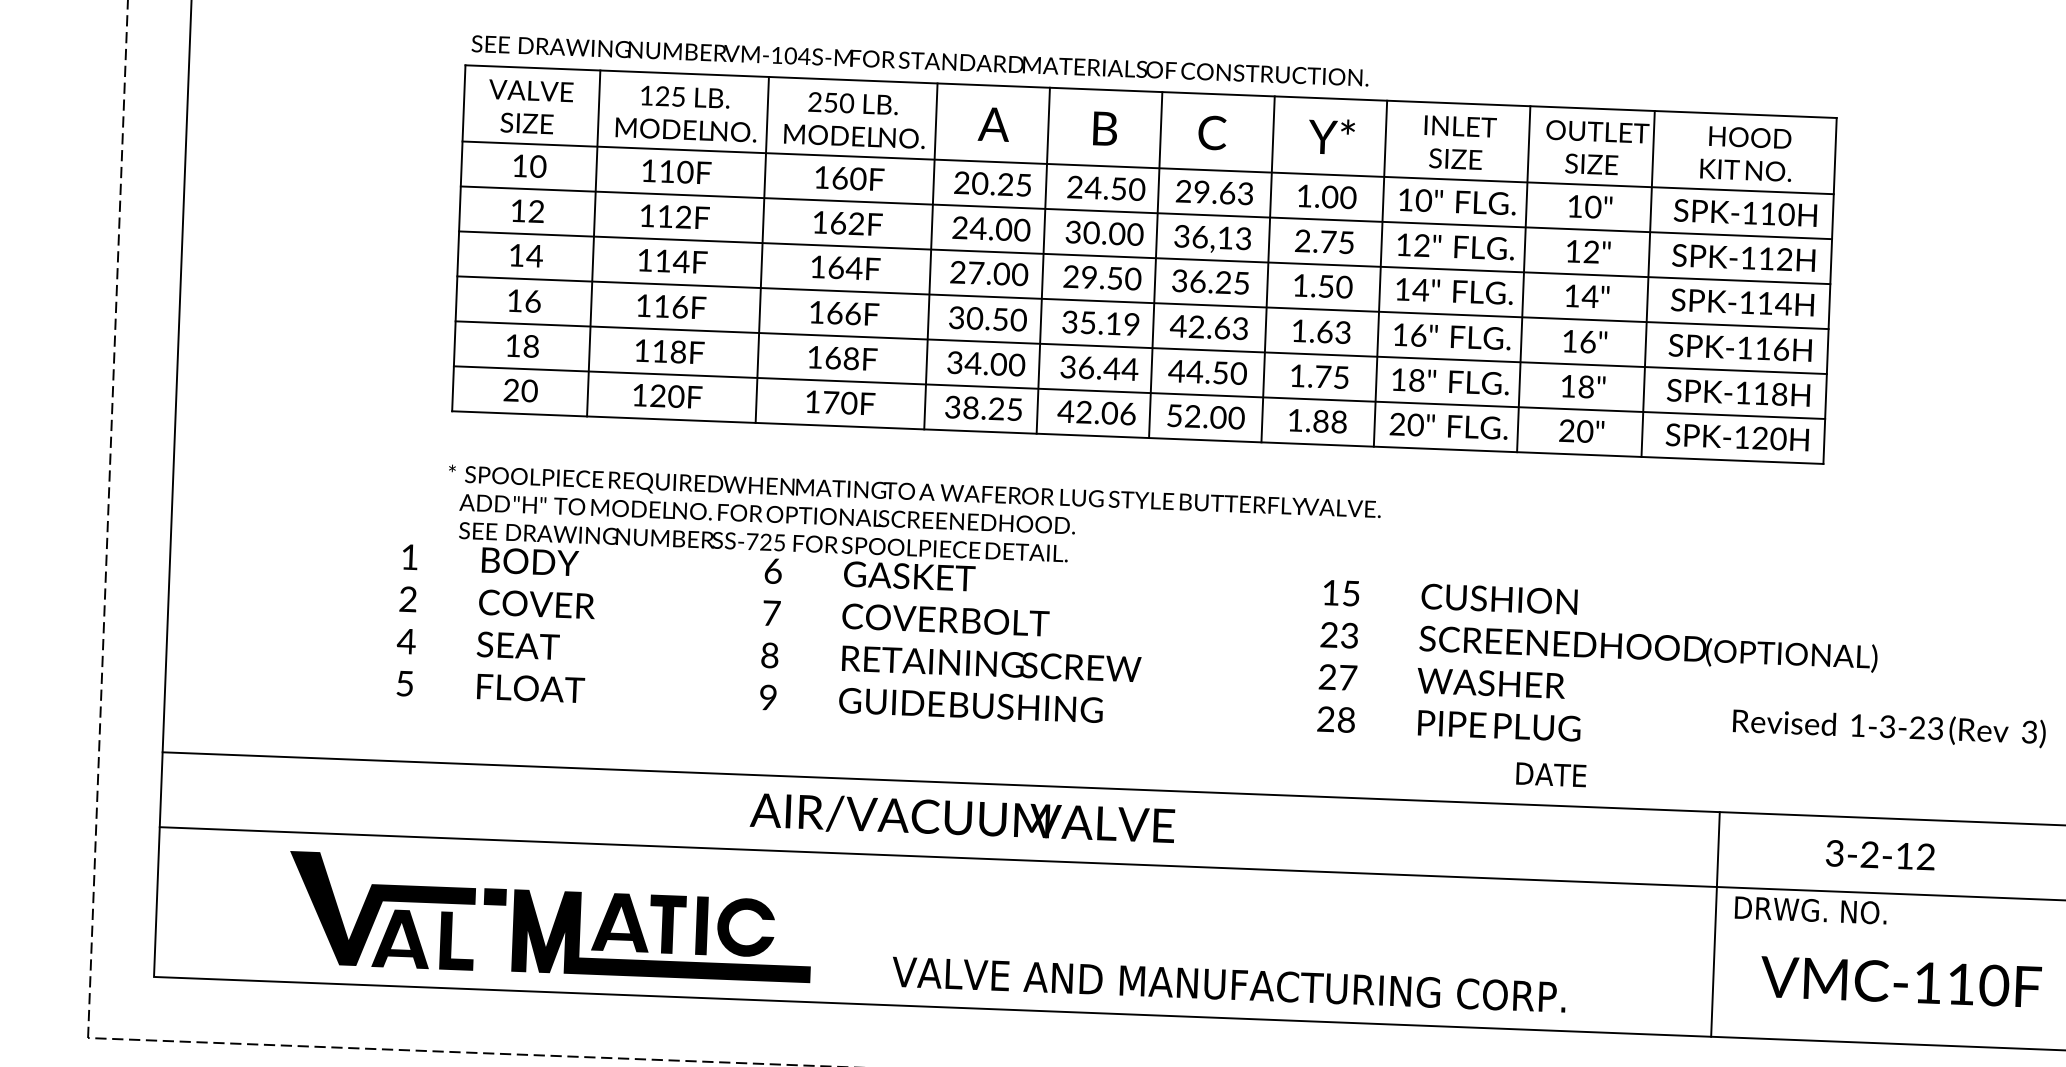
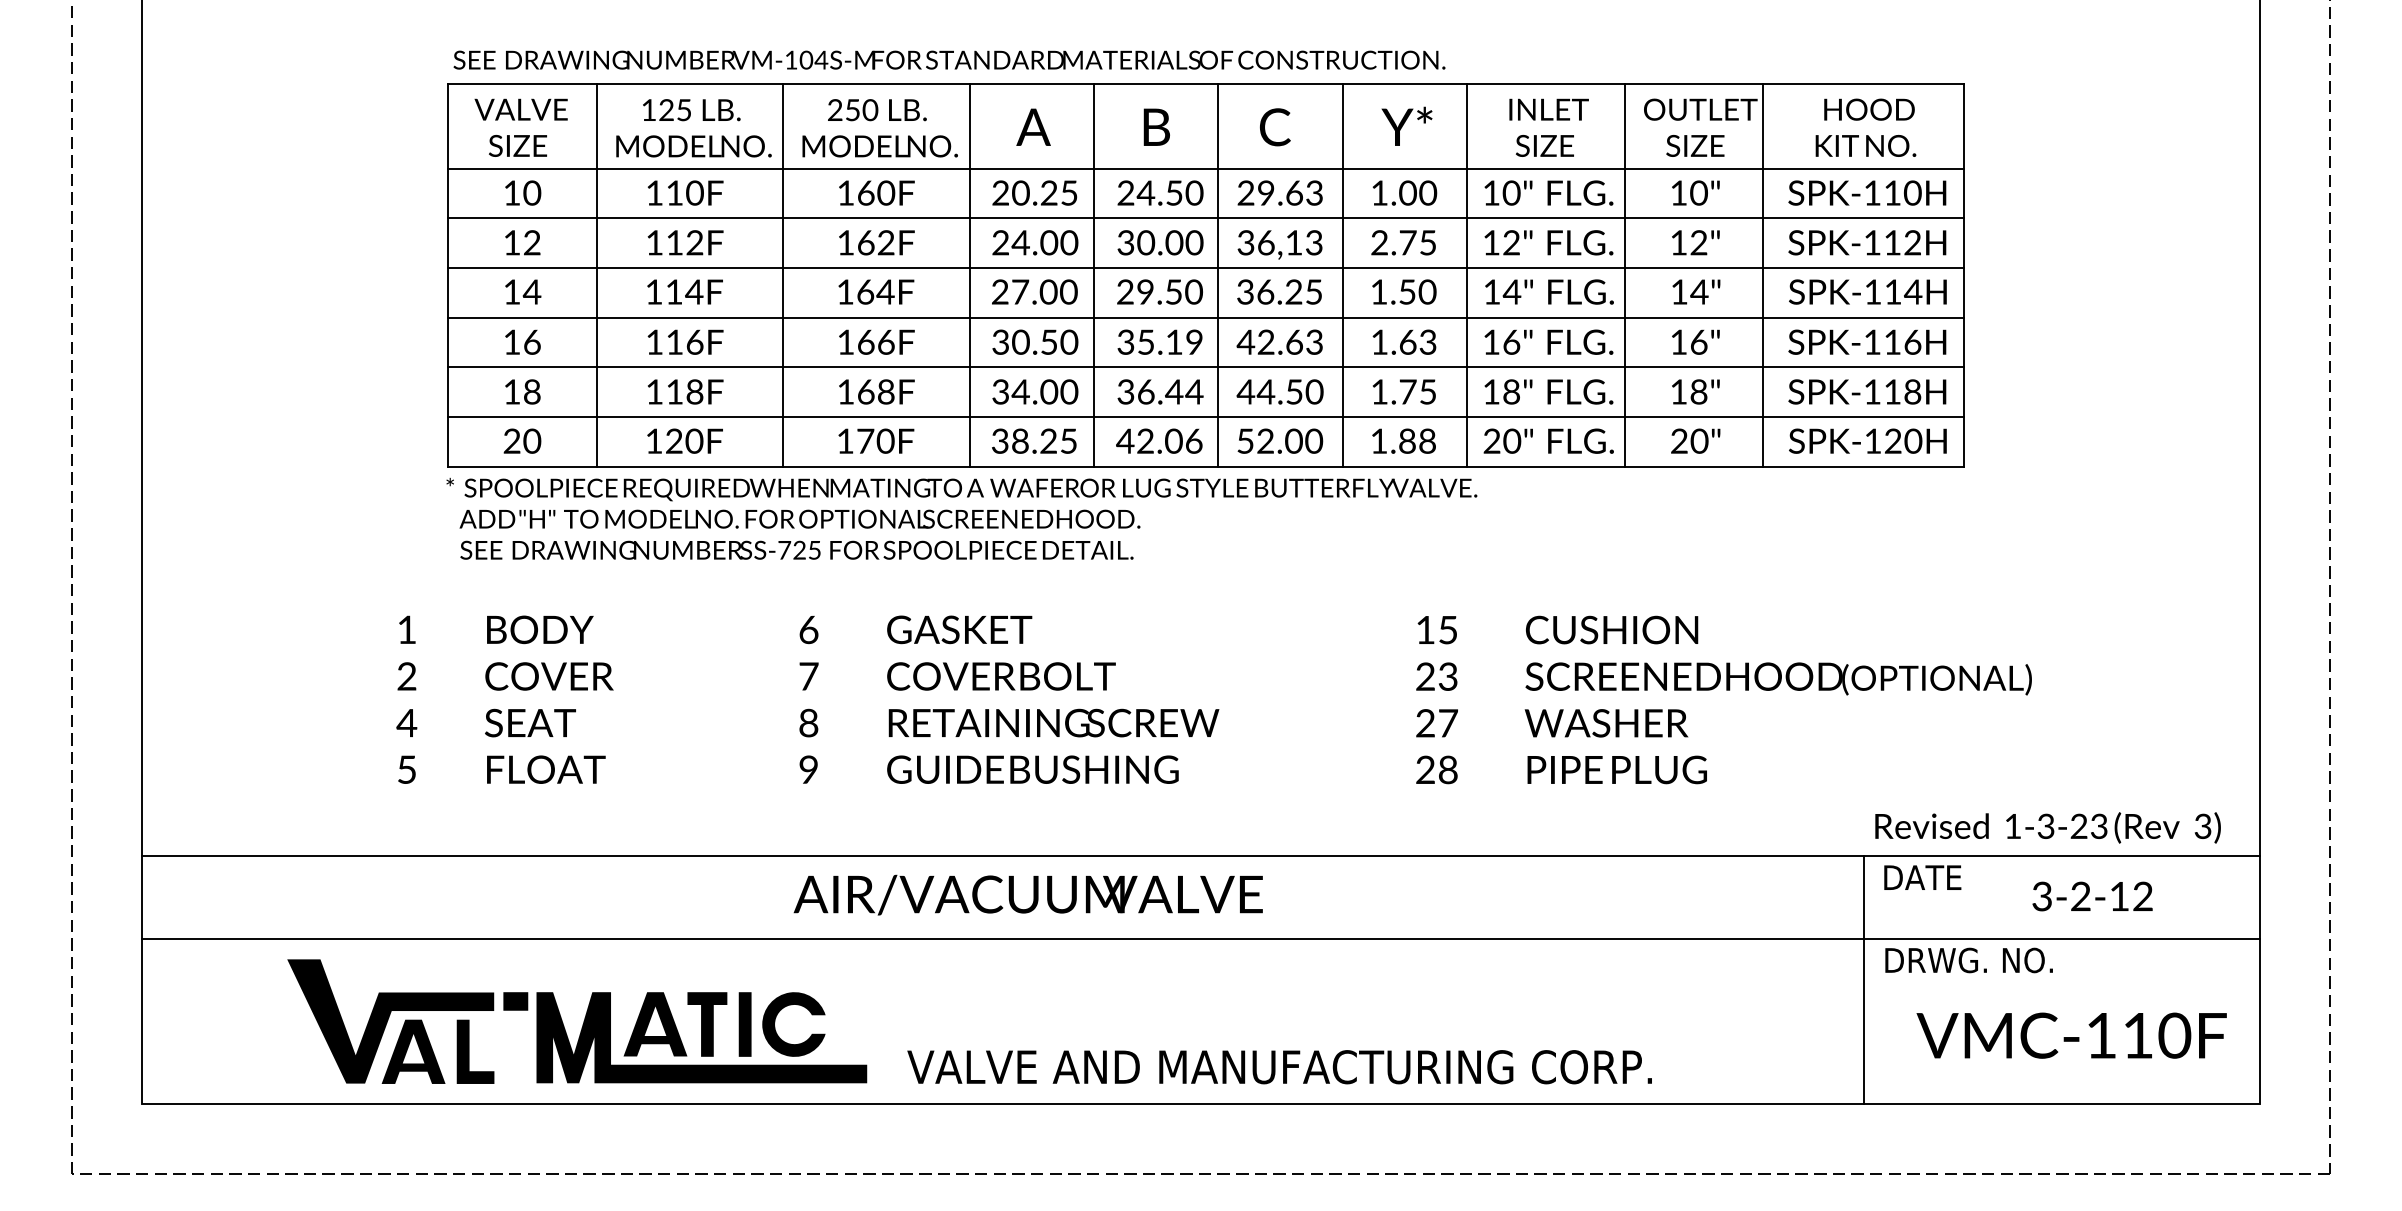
text: (913, 519) -> (961, 518), moved
text: (1888, 727) -> (2047, 827), moved
text: (1551, 774) -> (1922, 877), moved
text: (1880, 855) -> (2092, 896), moved
text: (1228, 984) -> (1279, 1067), moved

